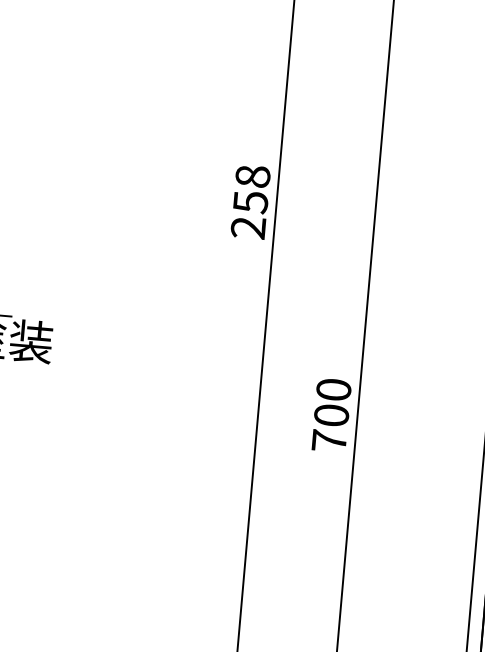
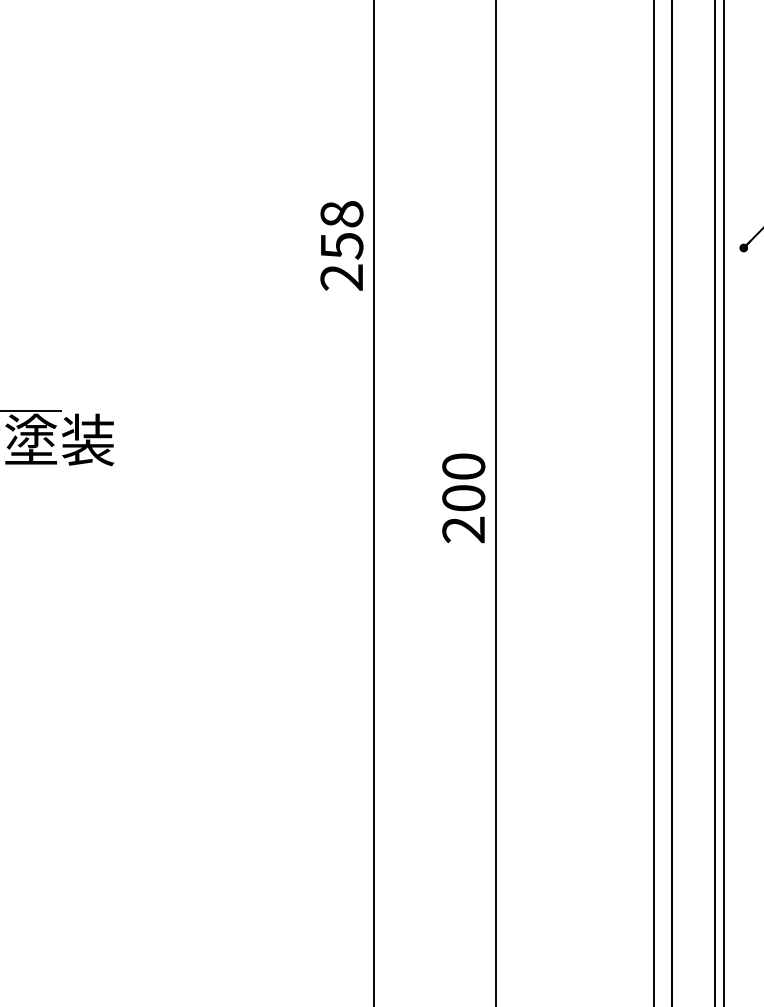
text: (329, 440) -> (463, 529), 700 -> 200

